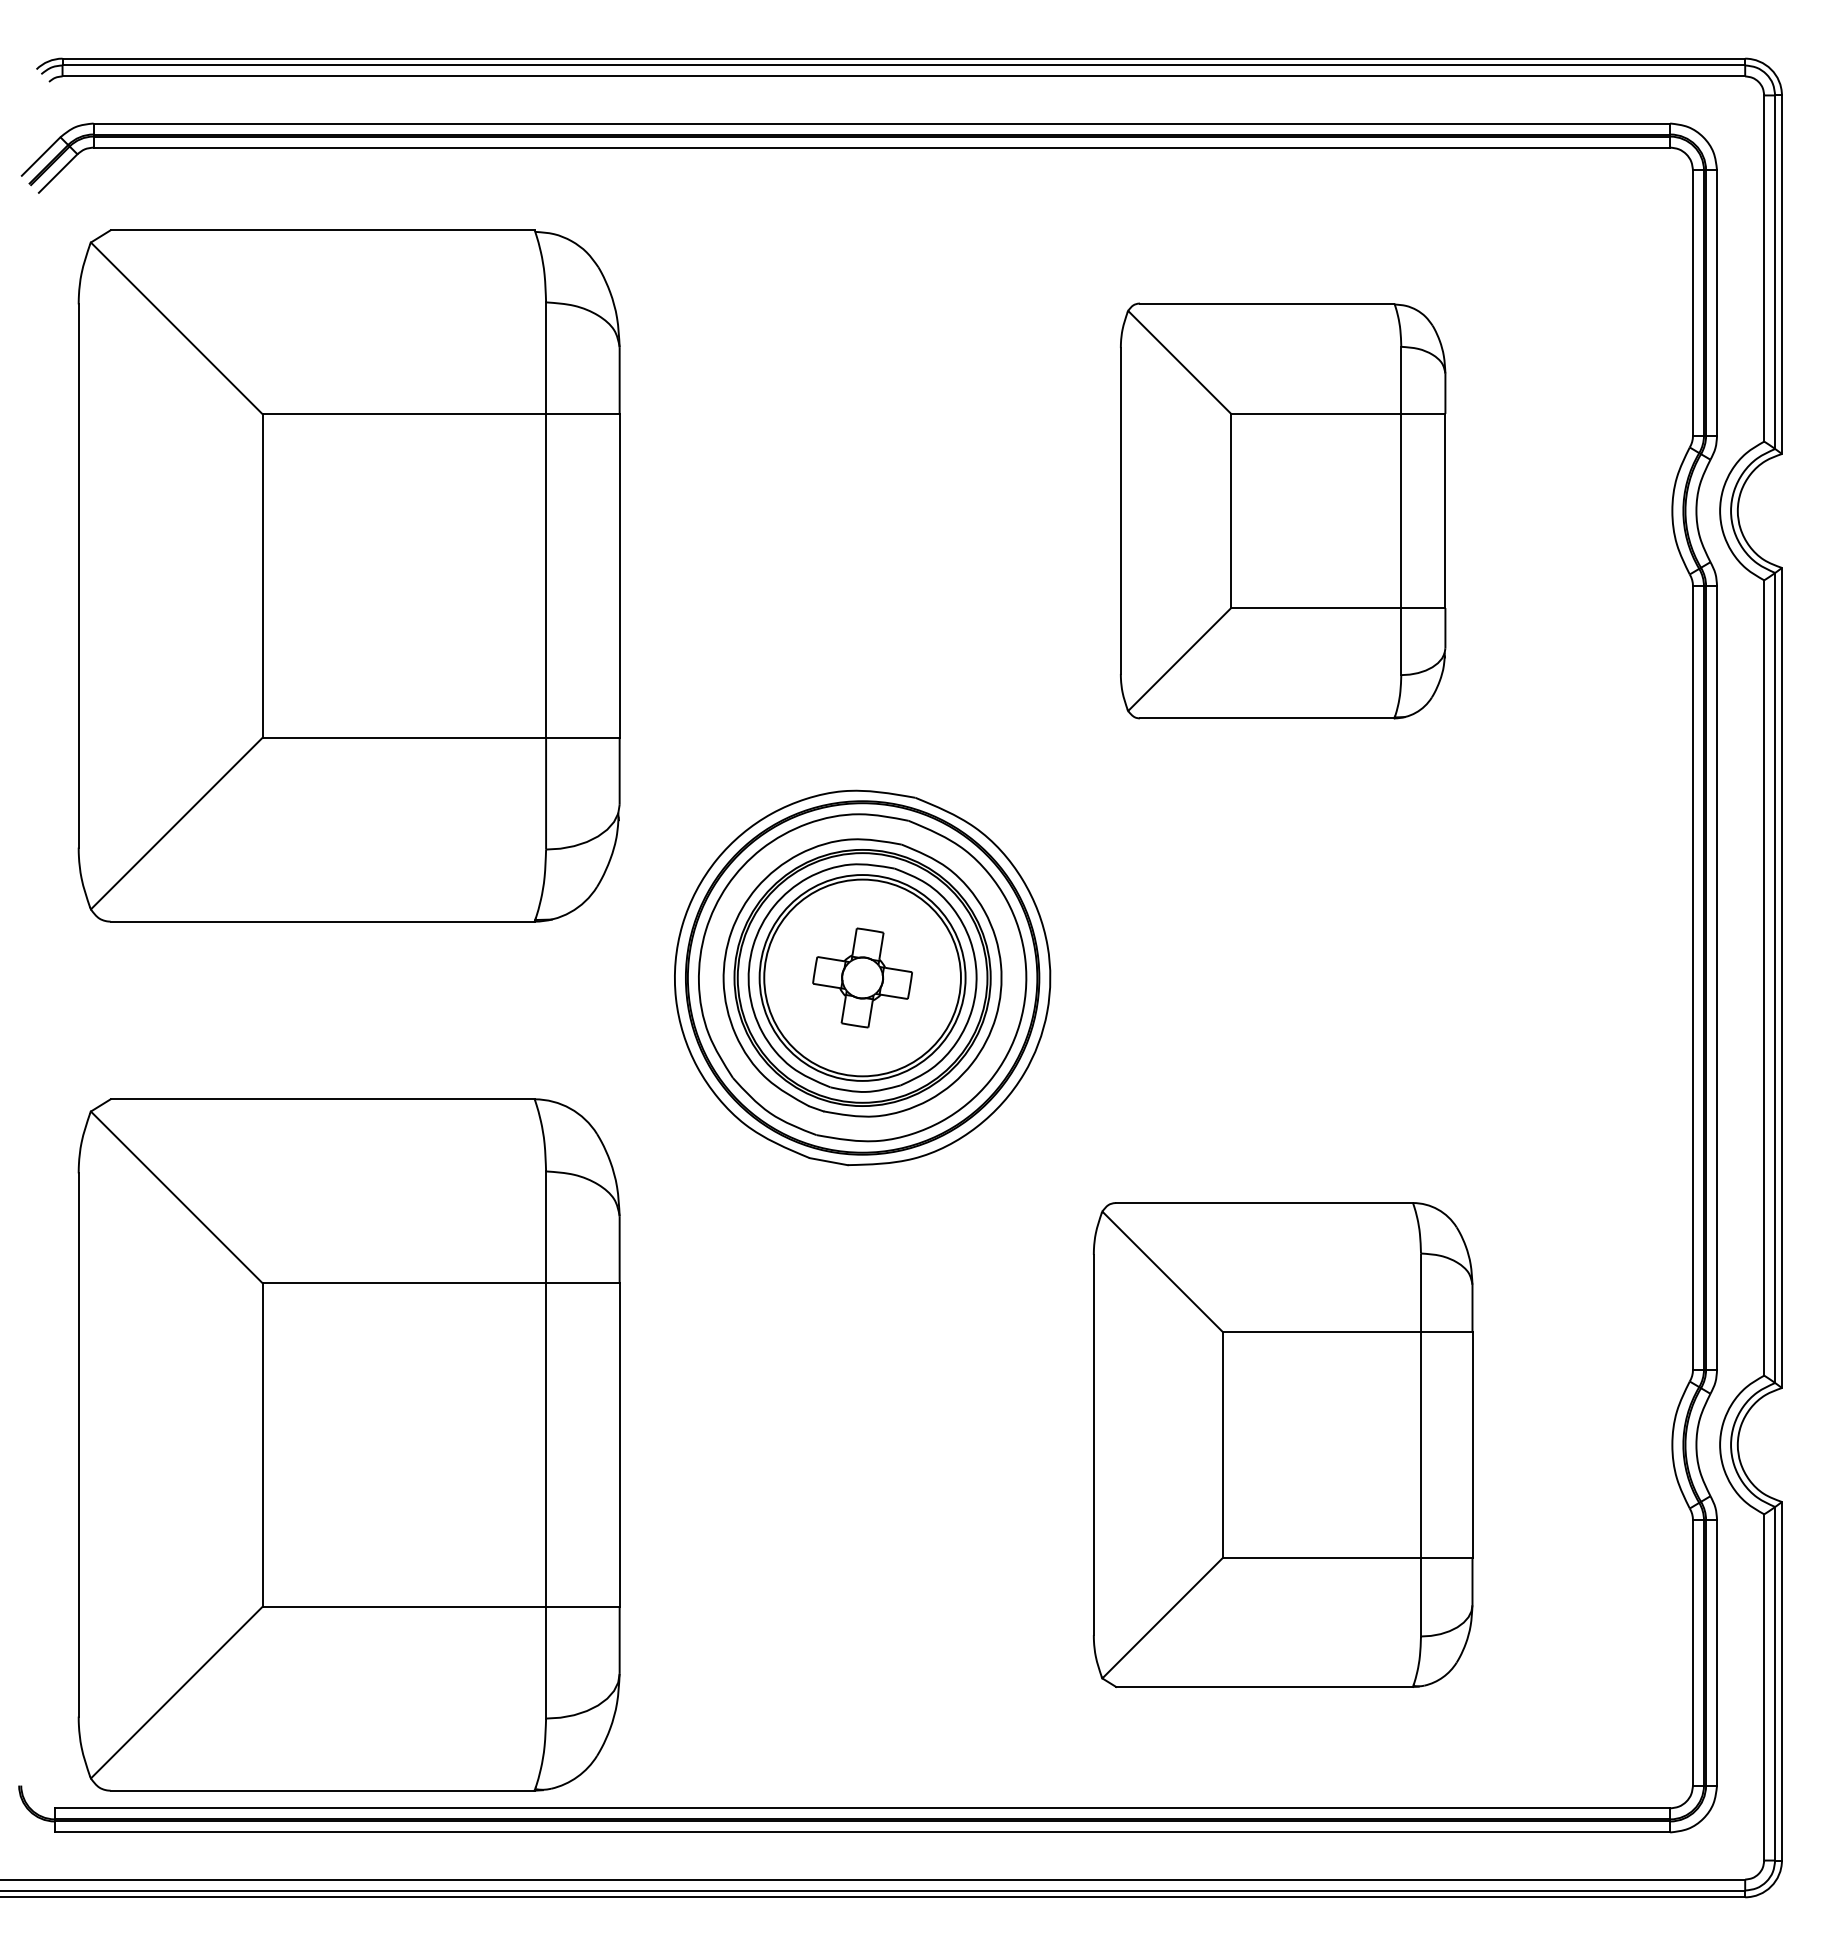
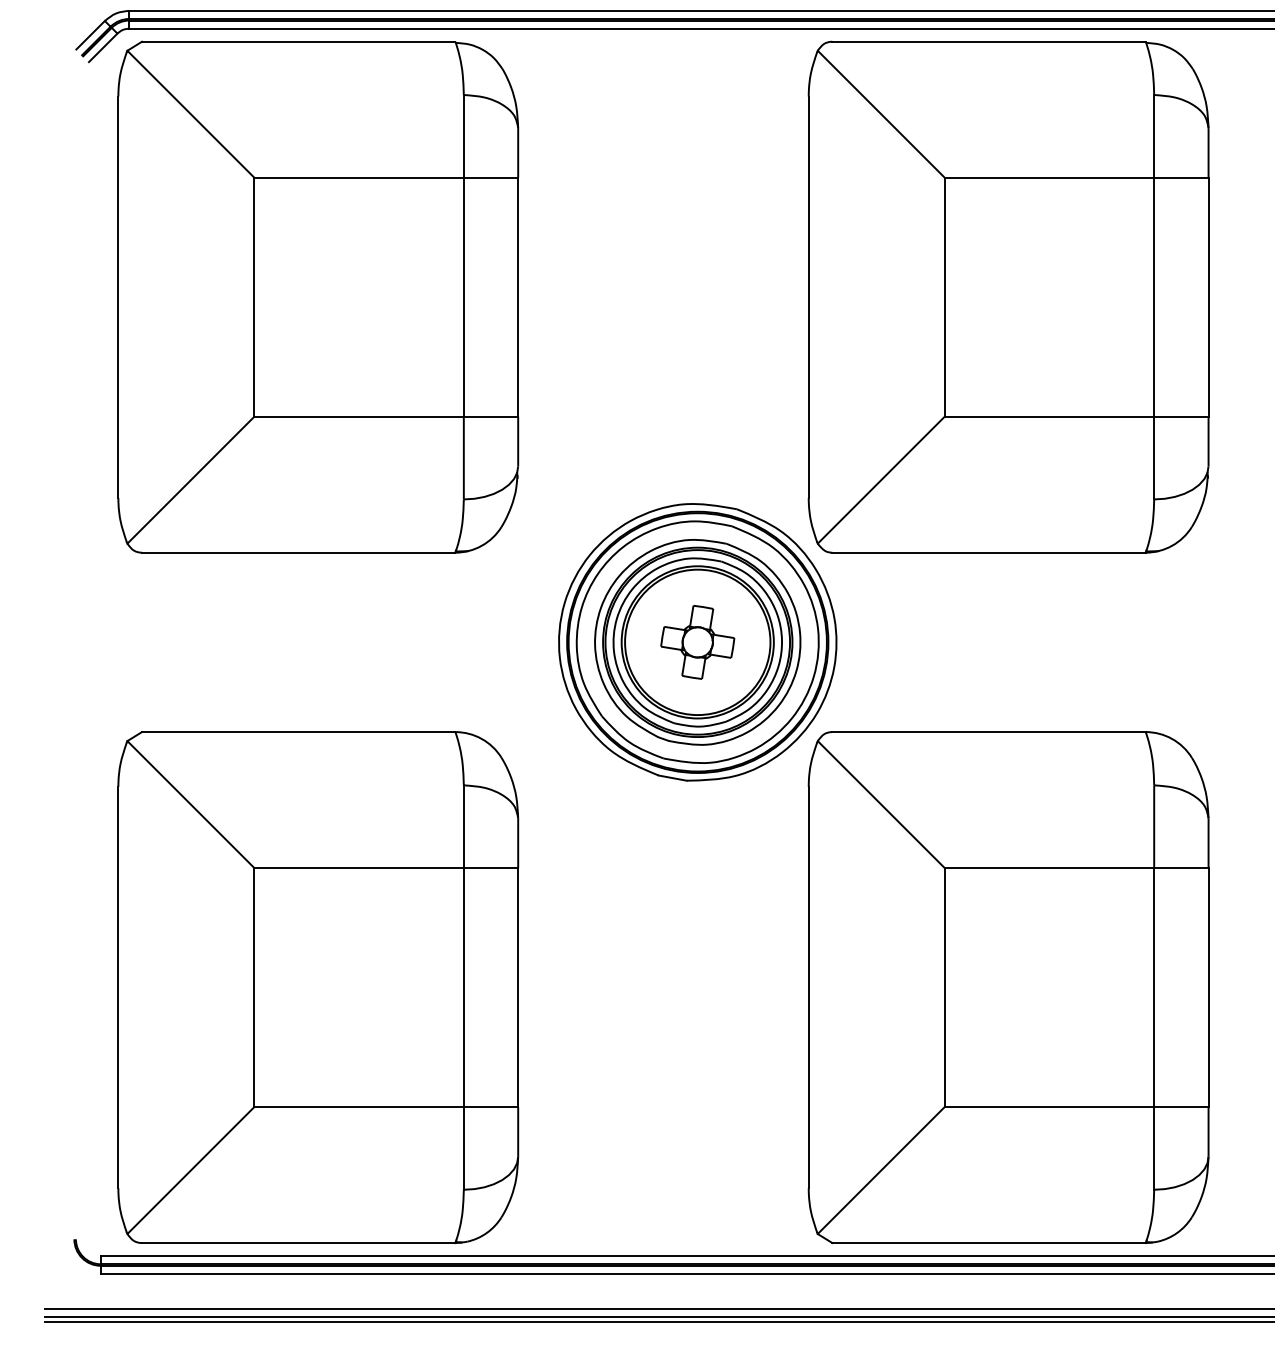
part: (1282, 510) -> (1008, 296), size x1.67
part: (348, 575) -> (317, 296), moved
part: (1282, 1444) -> (1008, 987), size x1.43

